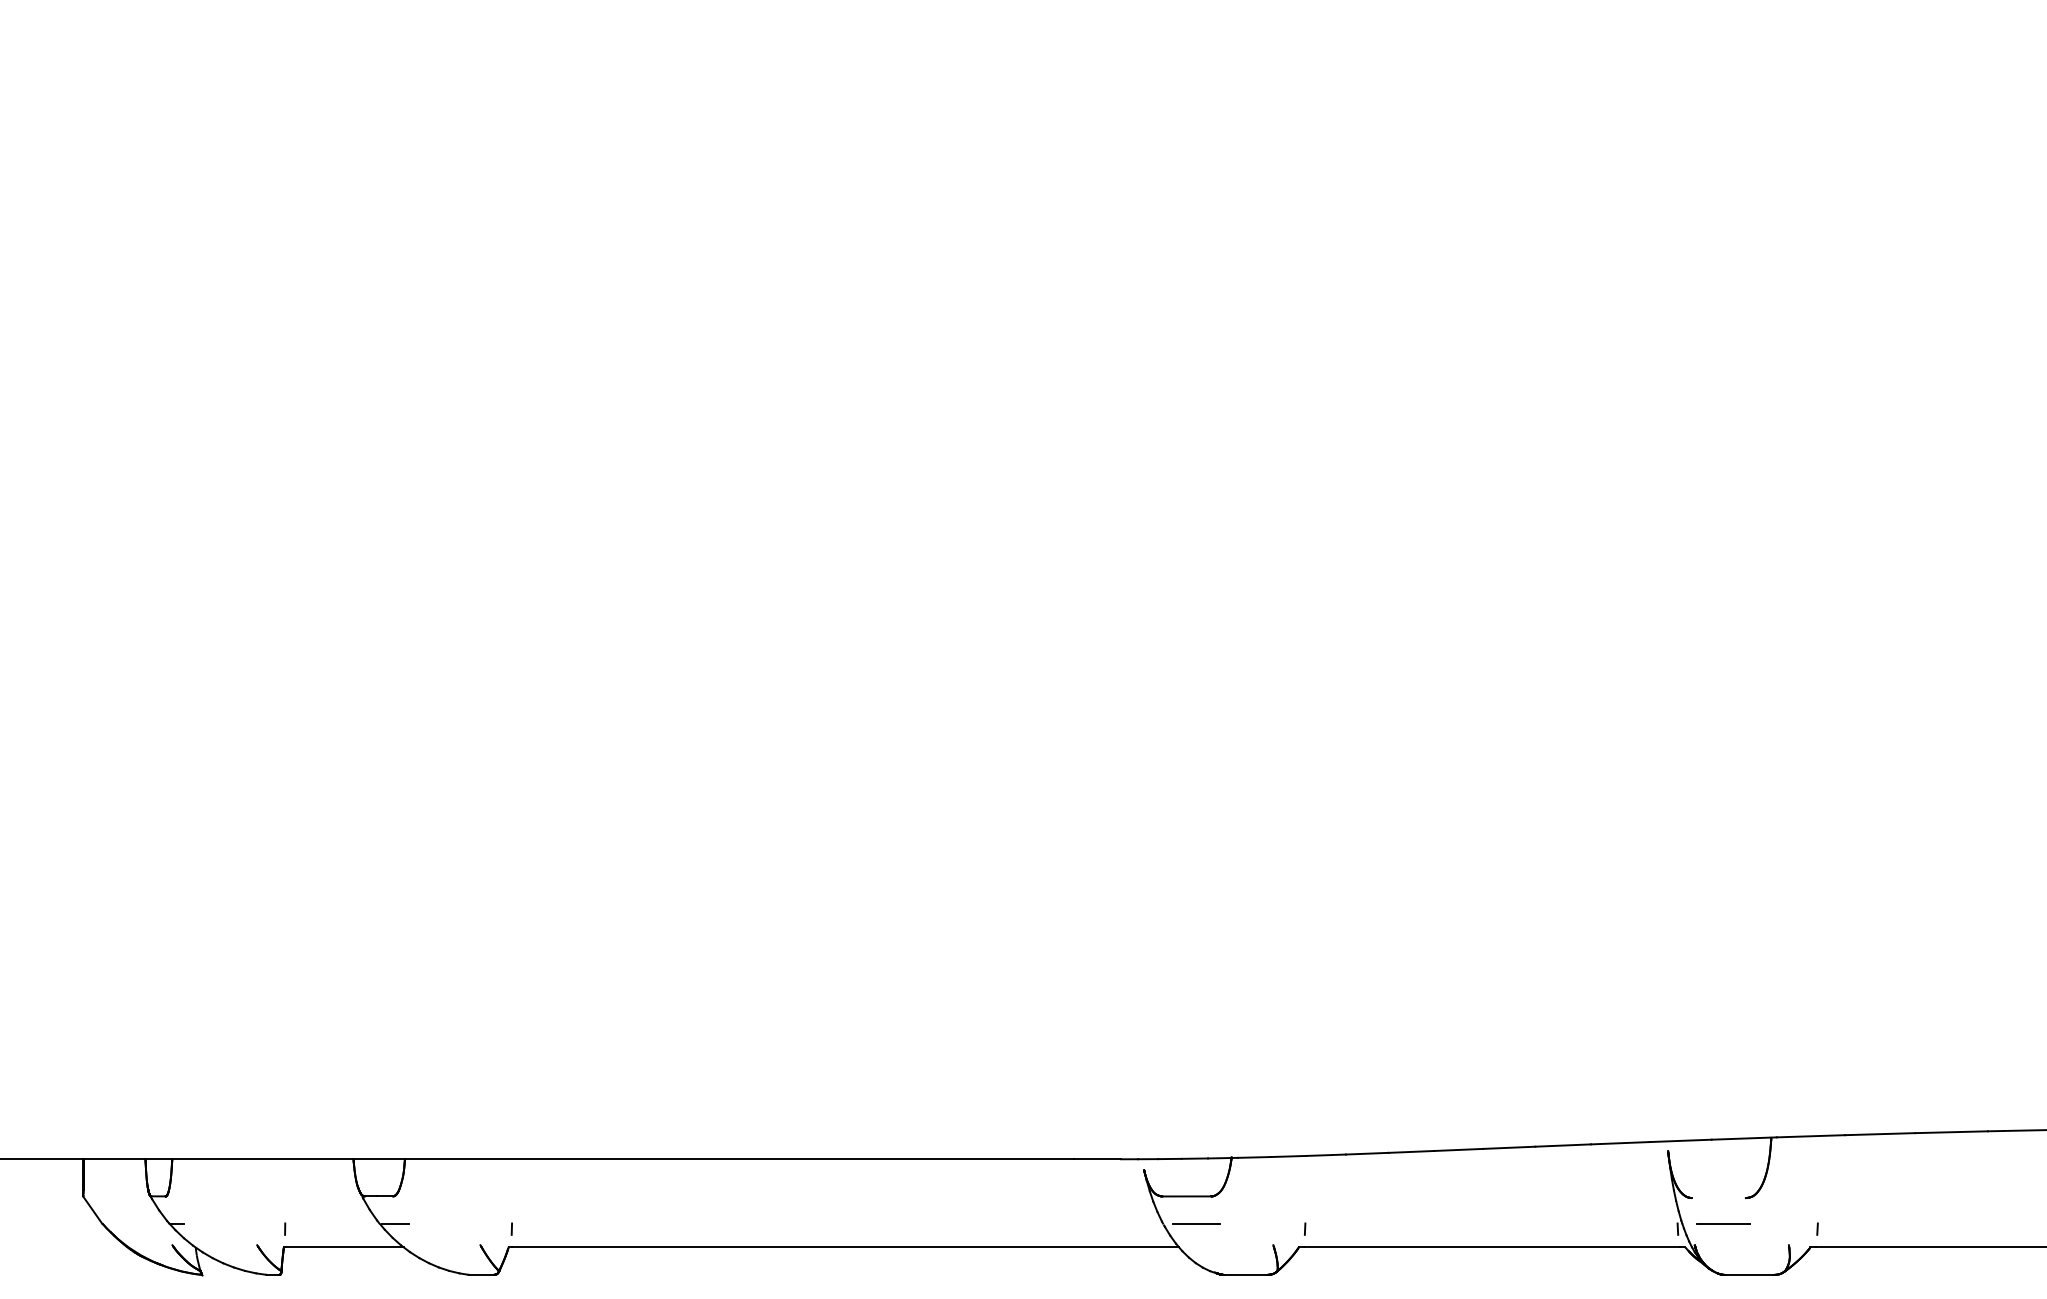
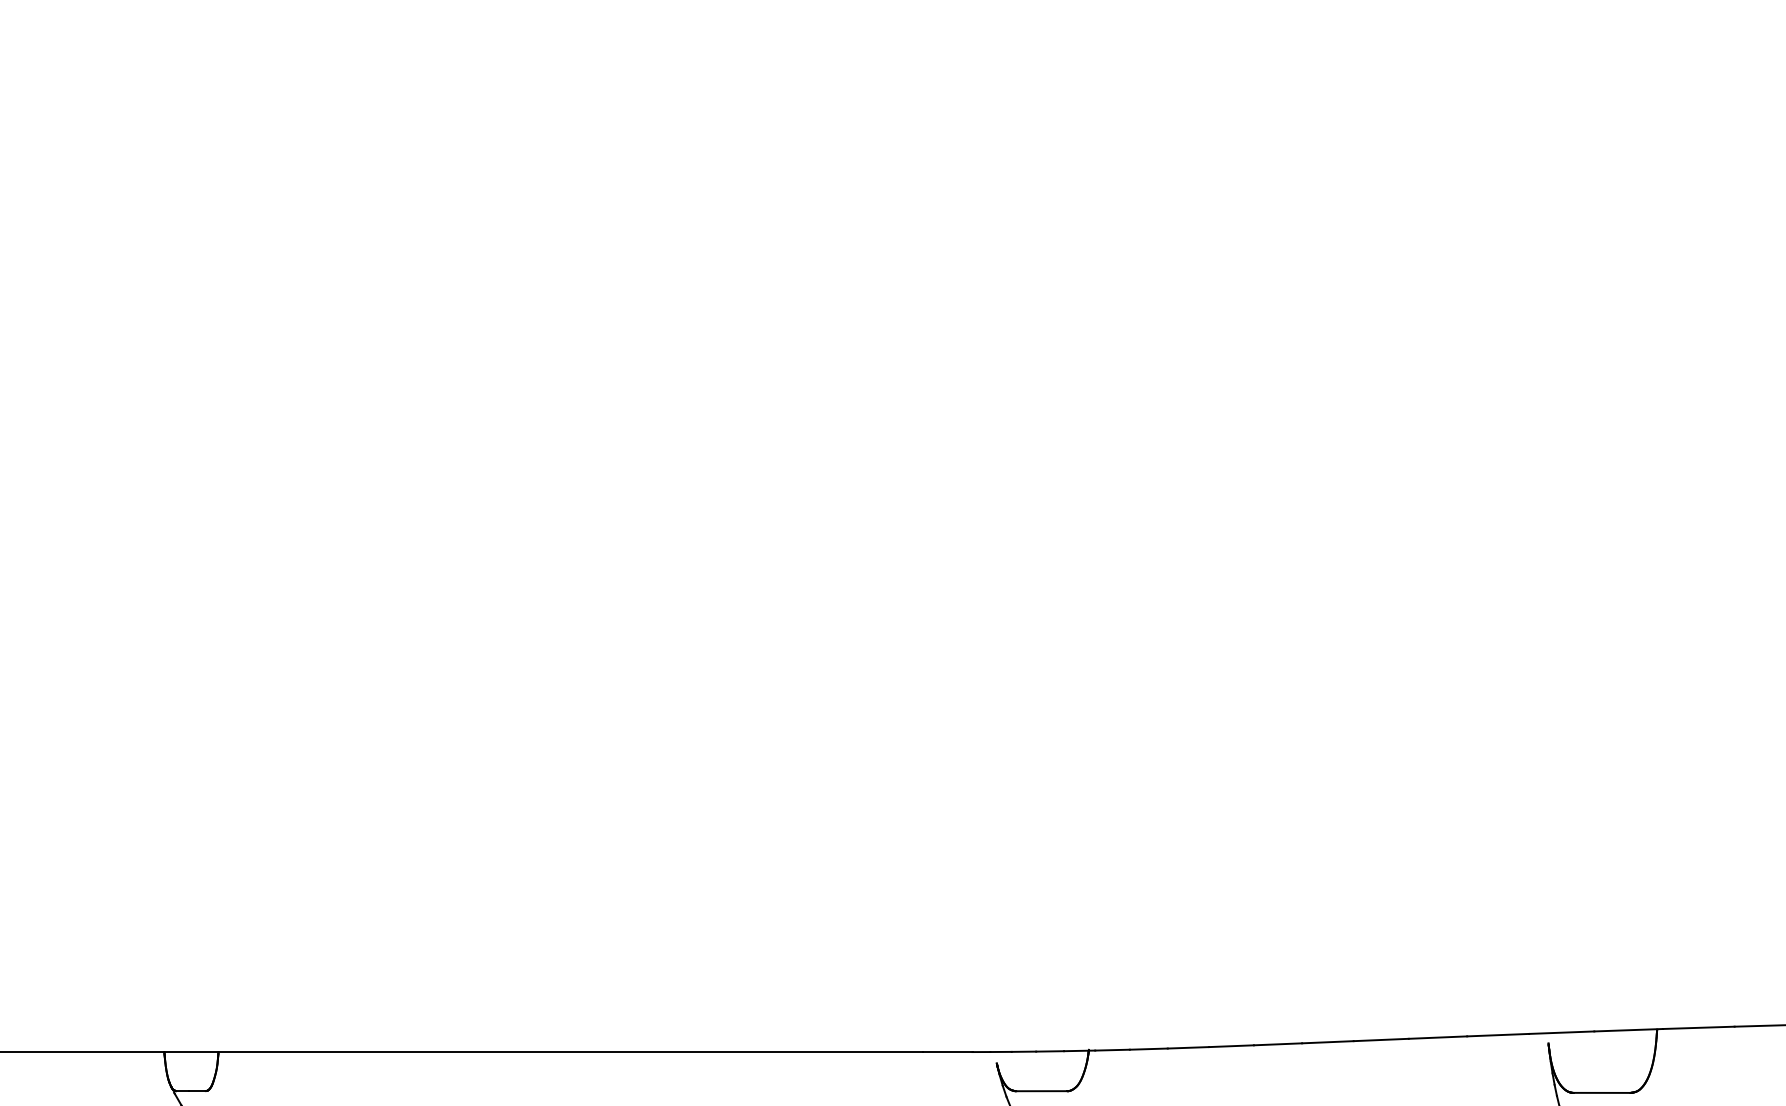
line: (1718, 1198) -> (1601, 1093), added

